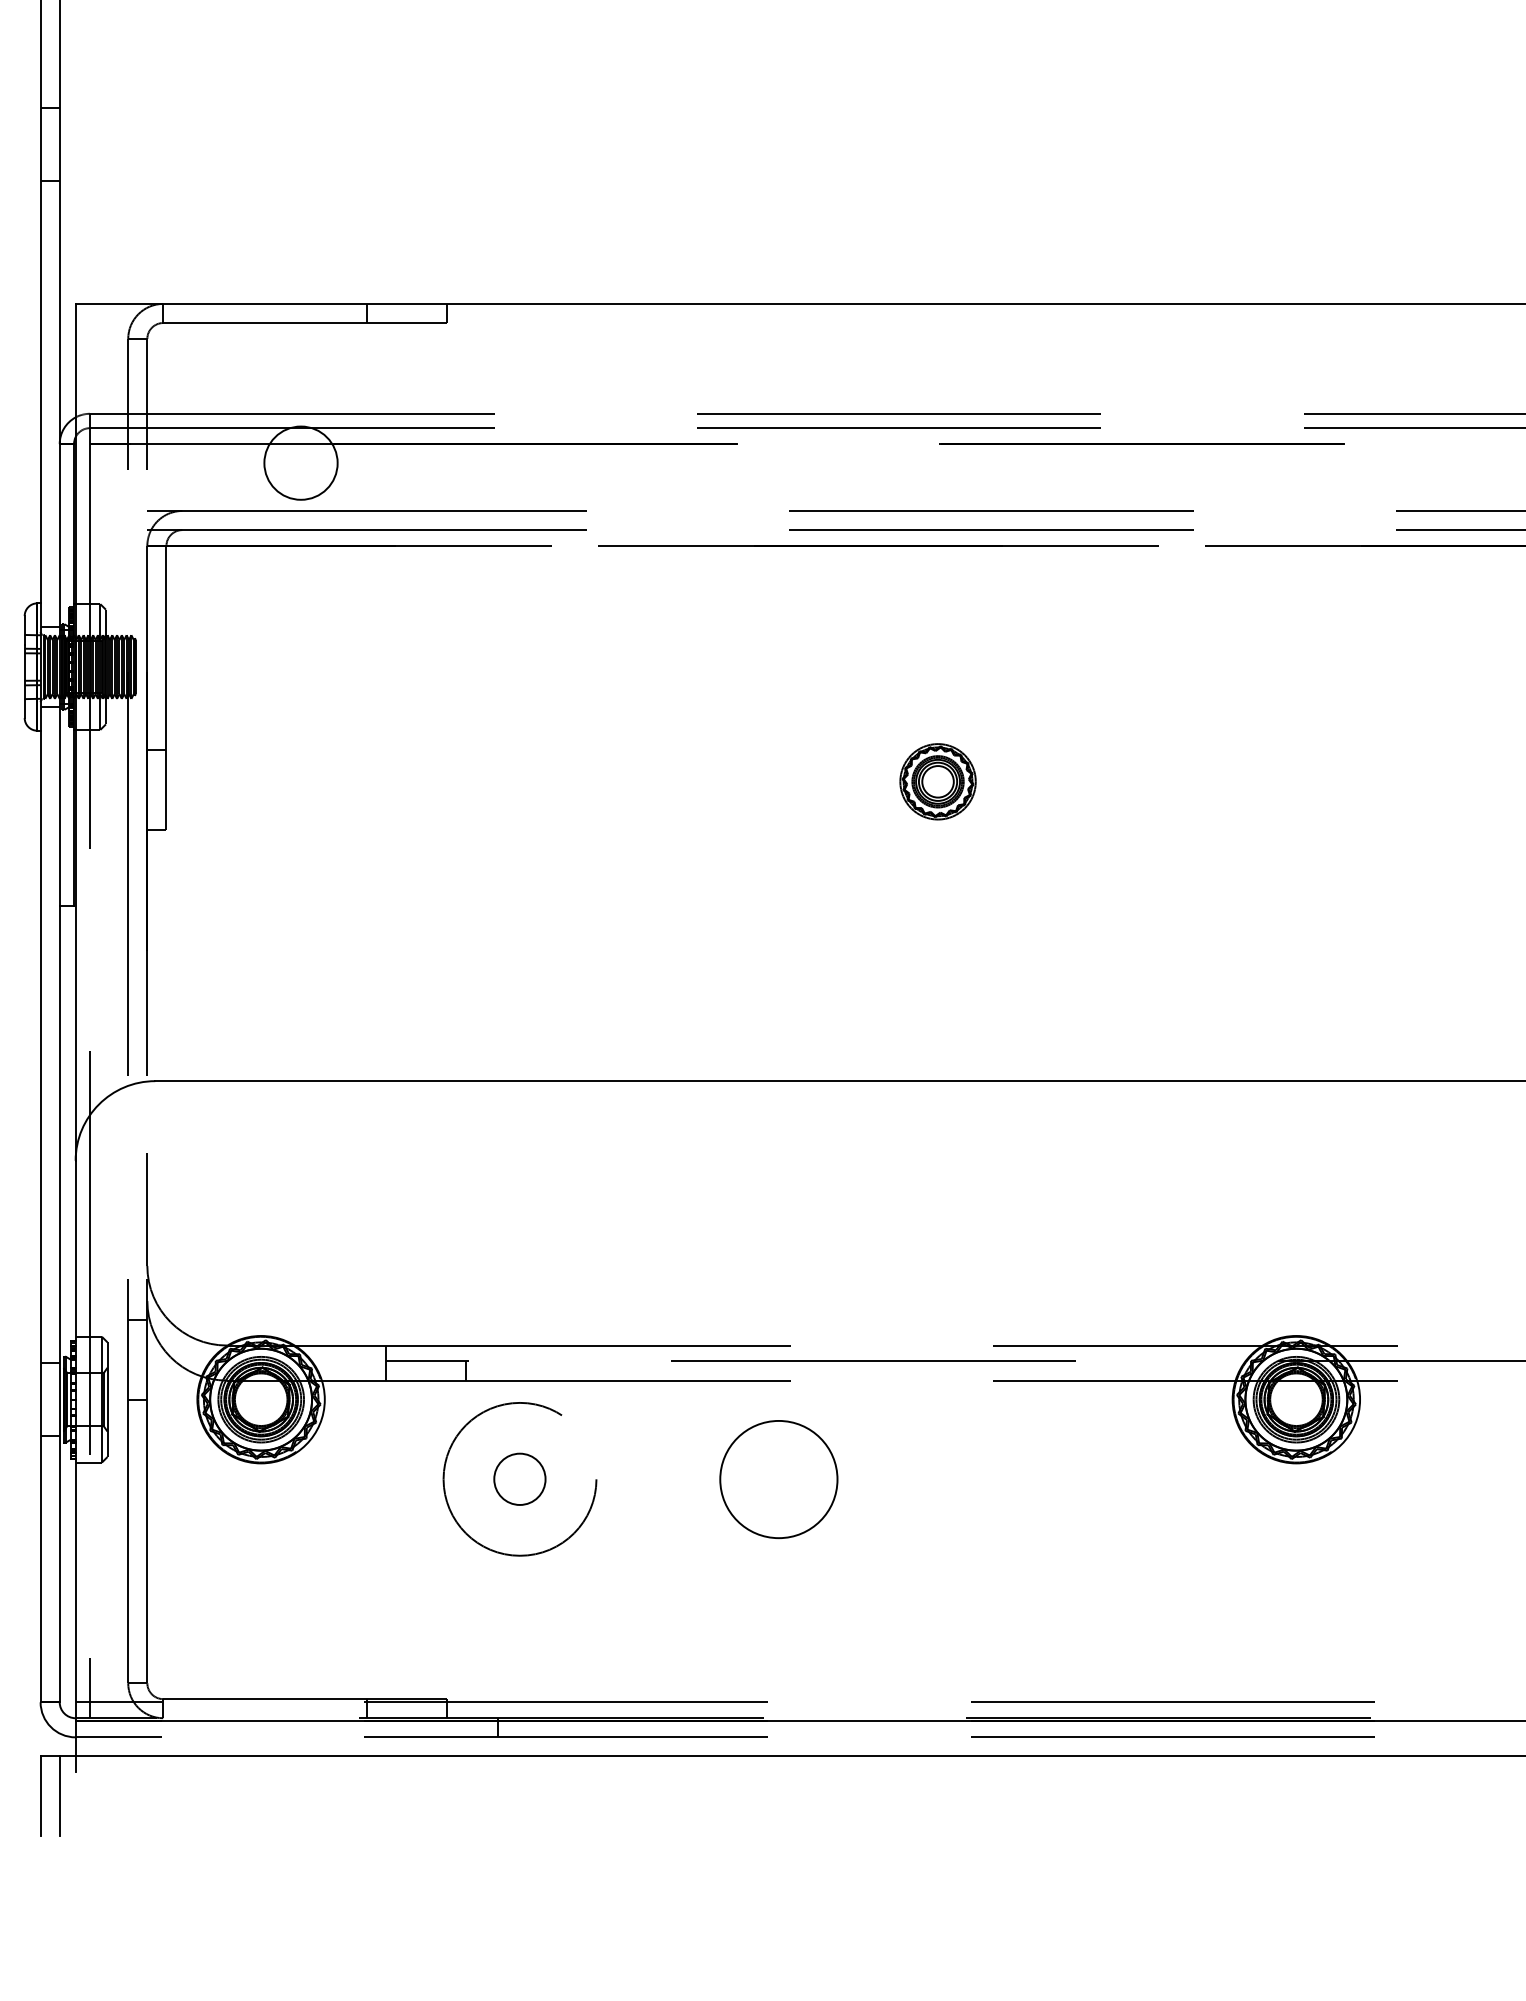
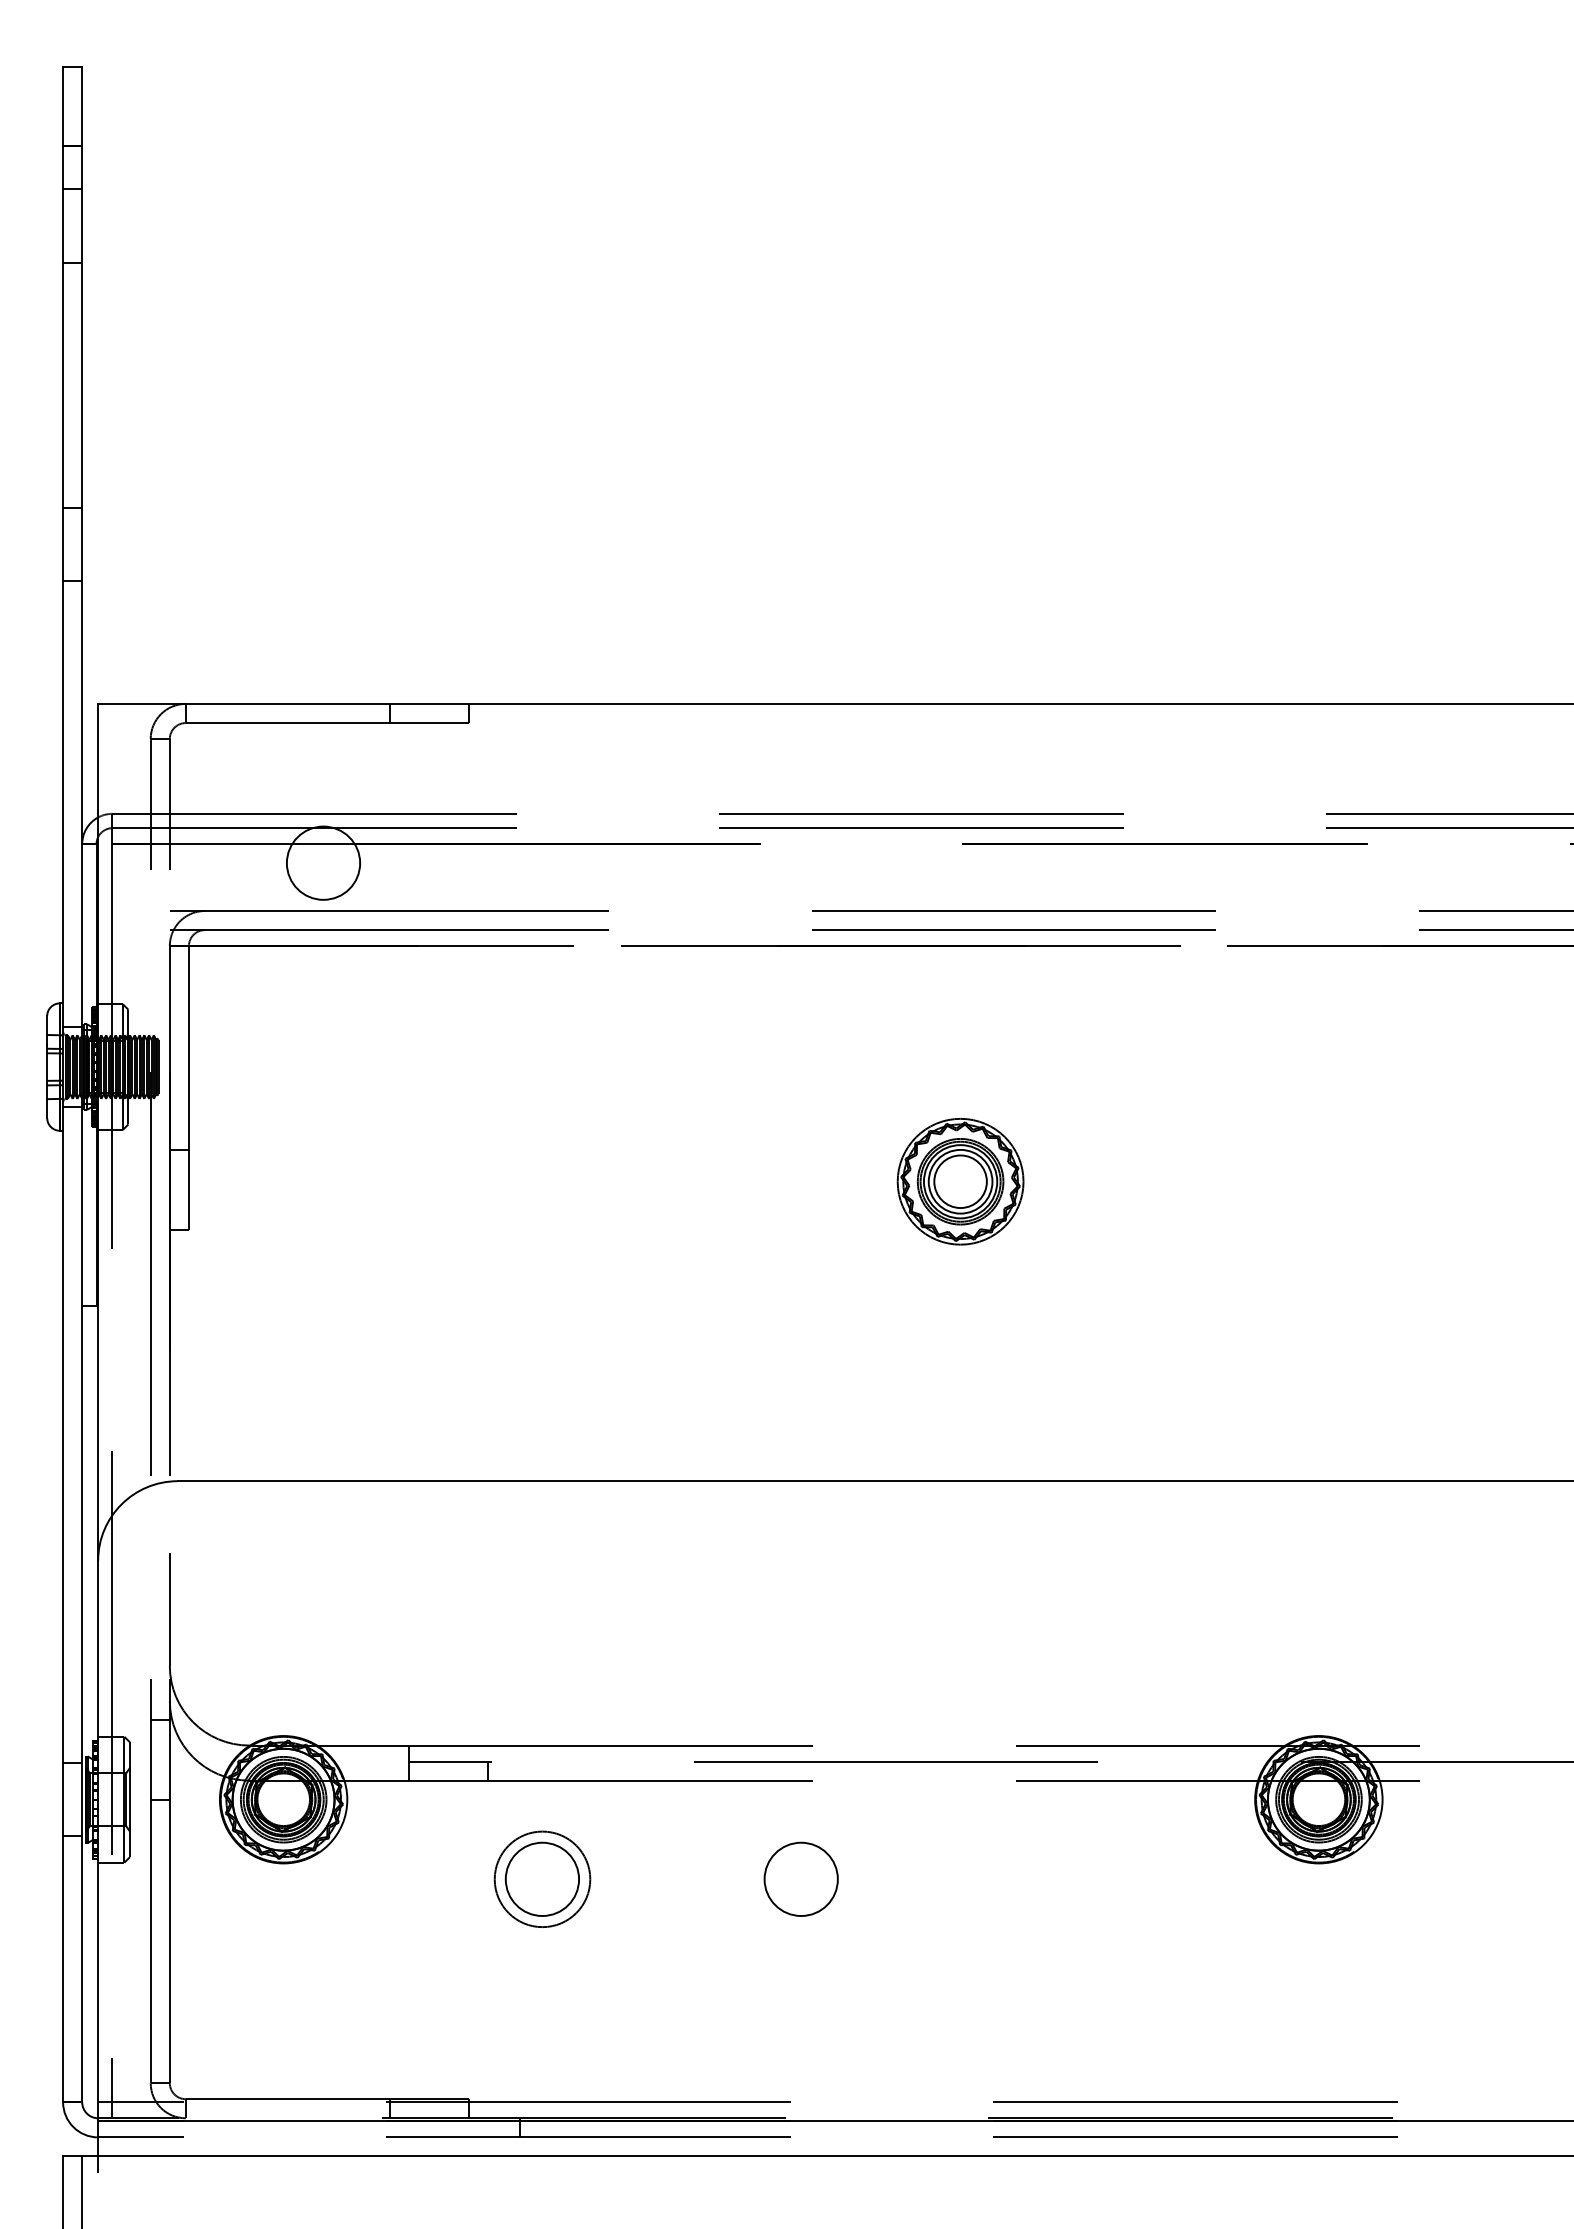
part: (938, 781) -> (960, 1181), size x1.67
circle: (520, 1478) -> (542, 1878), size x1.43
circle: (778, 1478) -> (800, 1878), size x0.62
circle: (520, 1479) -> (542, 1879), size x0.62

